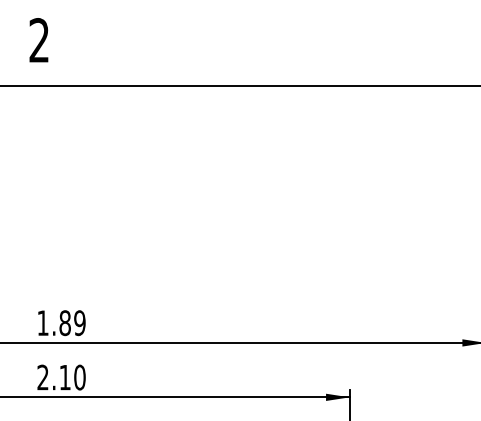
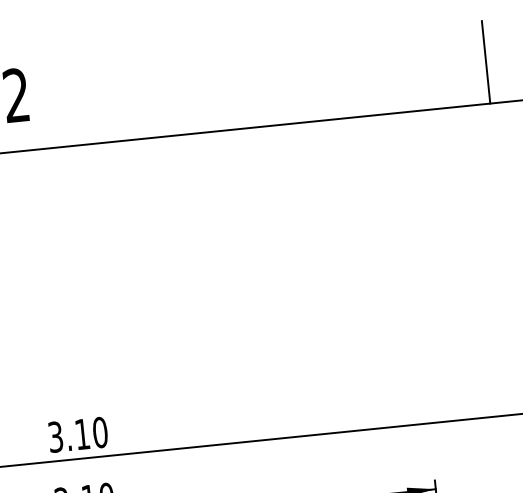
line: (426, 52) -> (486, 62), added
text: (61, 323) -> (78, 435), 1.89 -> 3.10

